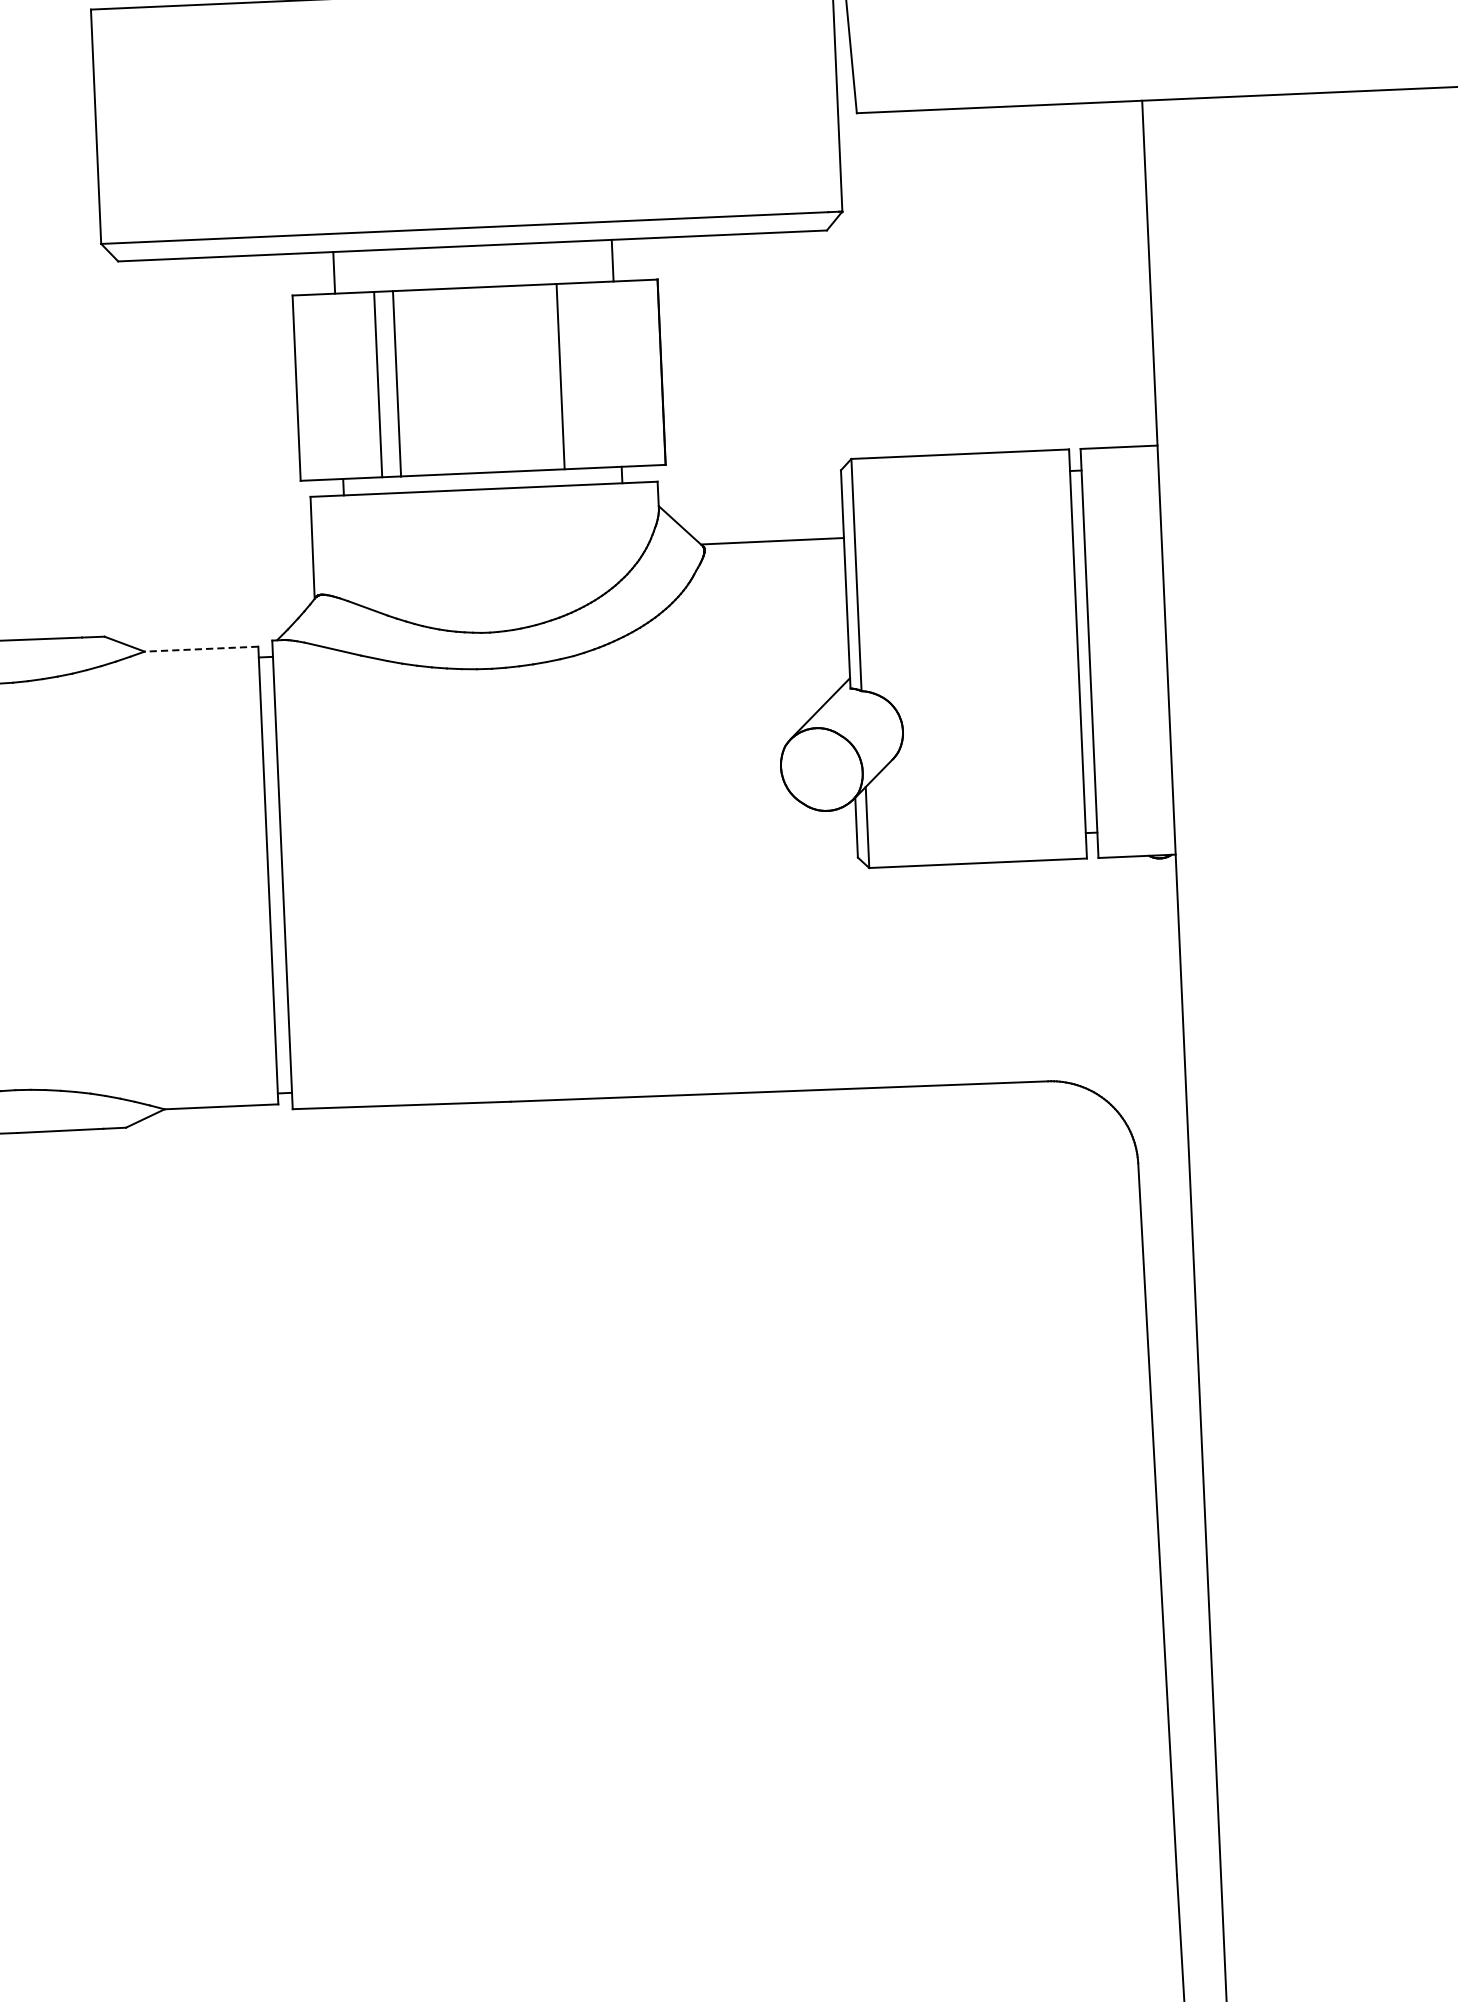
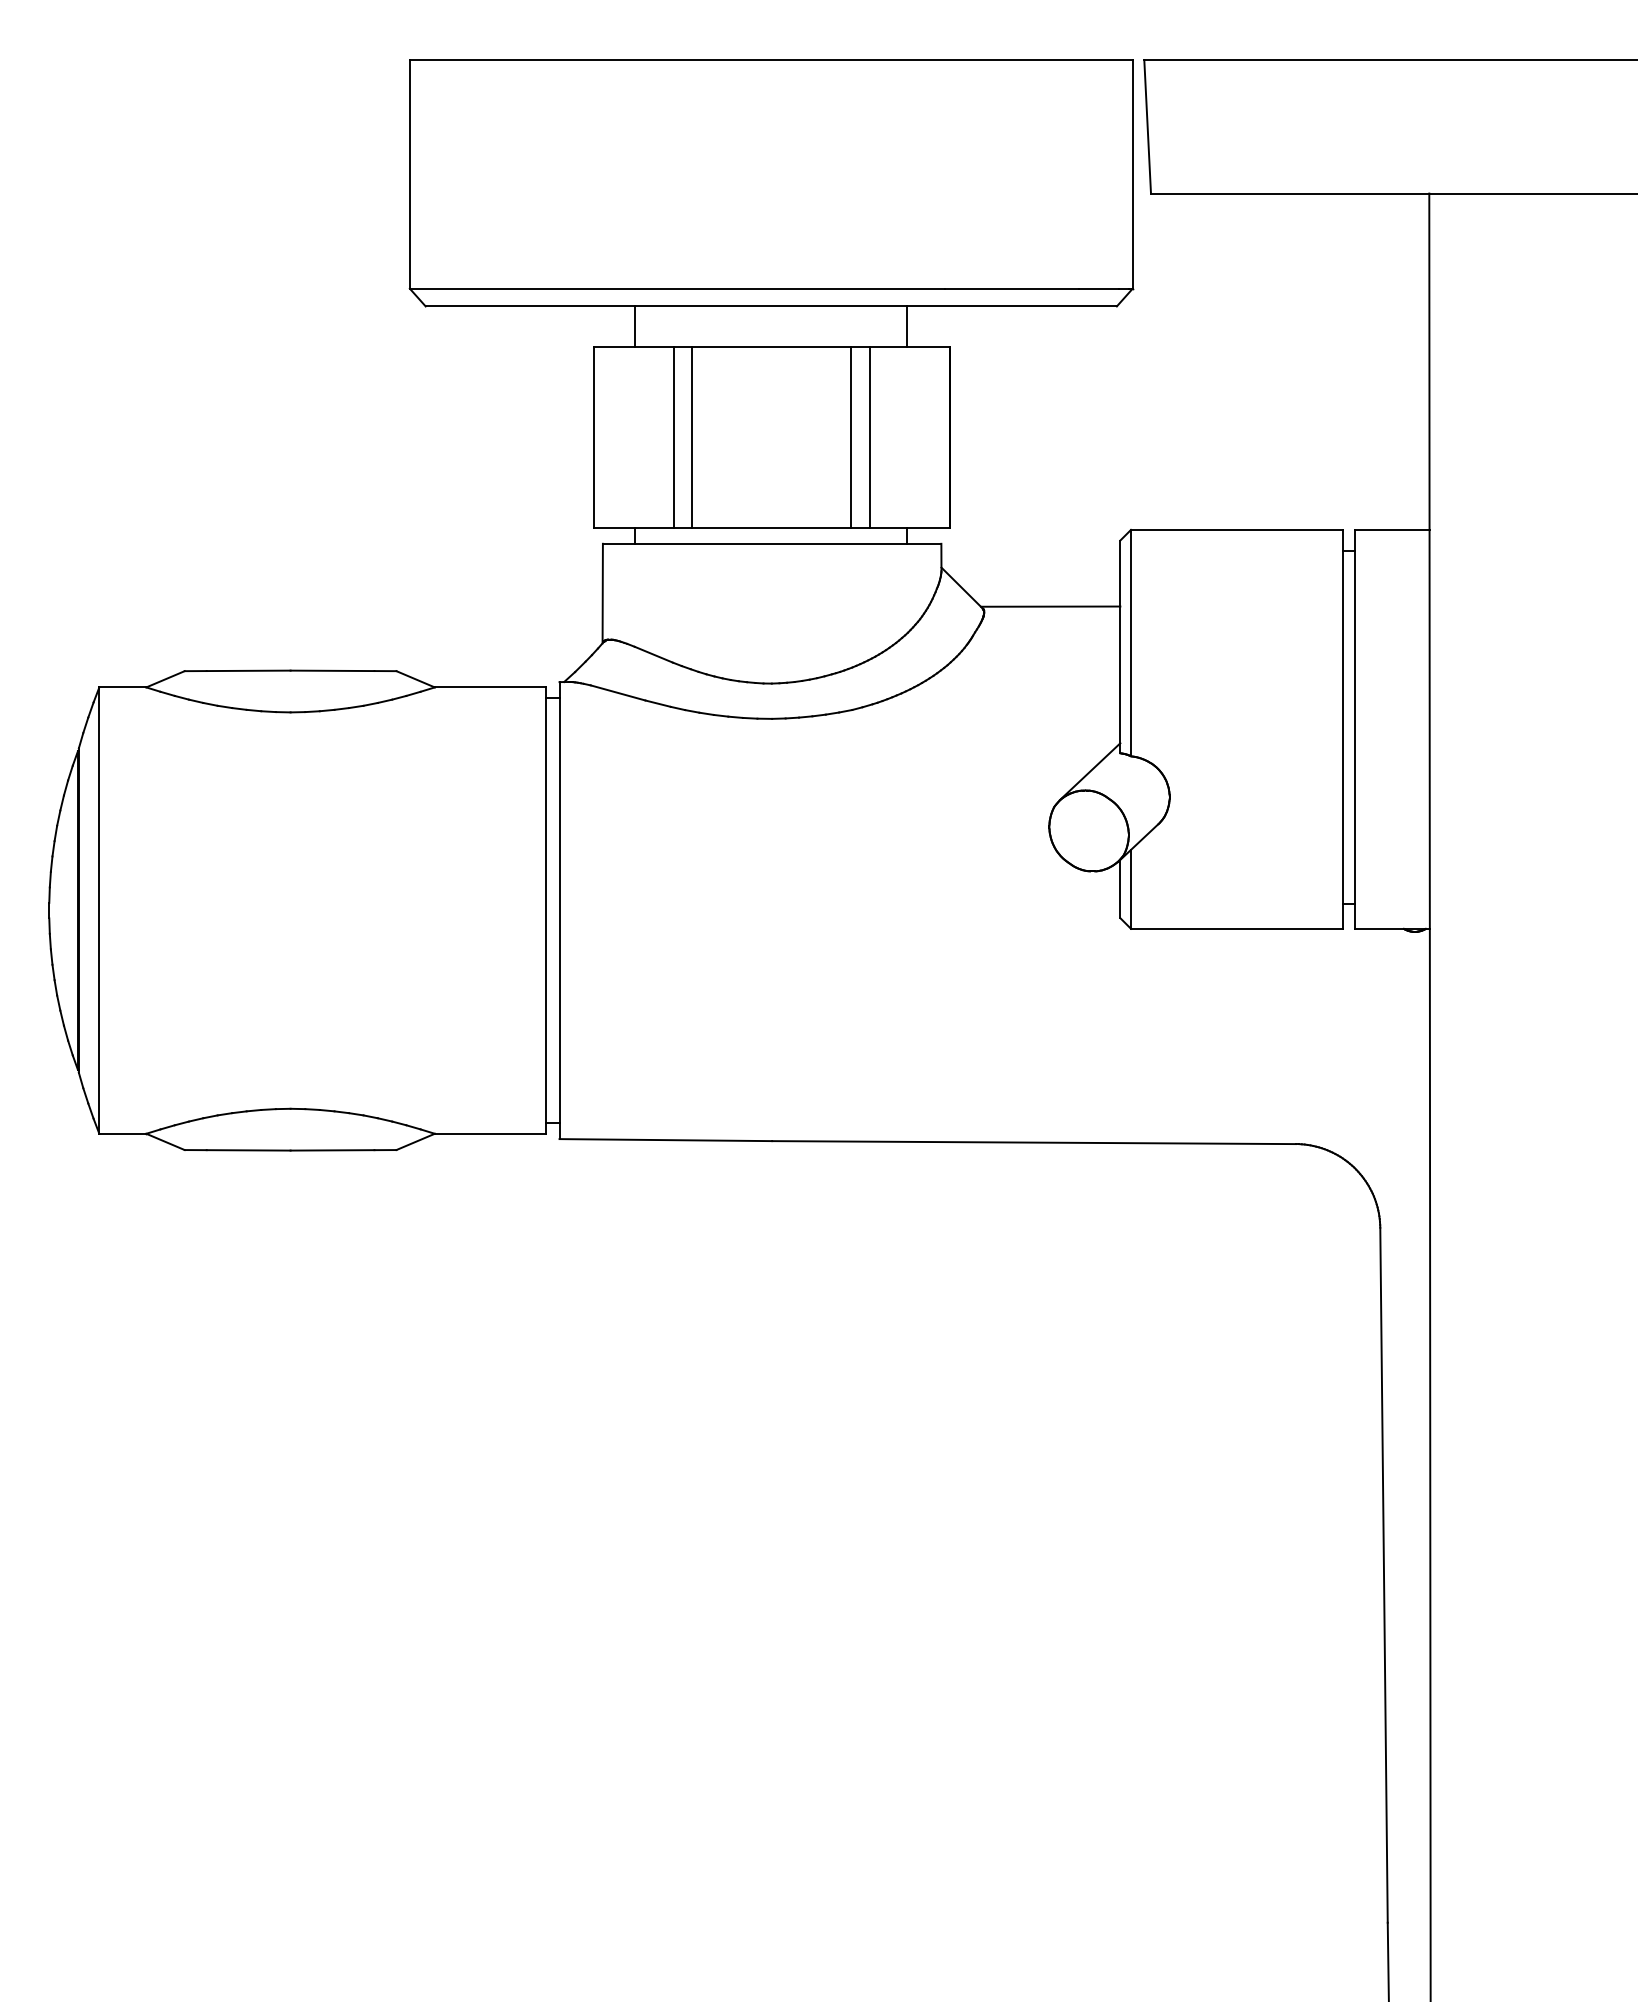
line: (579, 375) -> (869, 437), added
line: (200, 649) -> (489, 687), dashed -> solid

